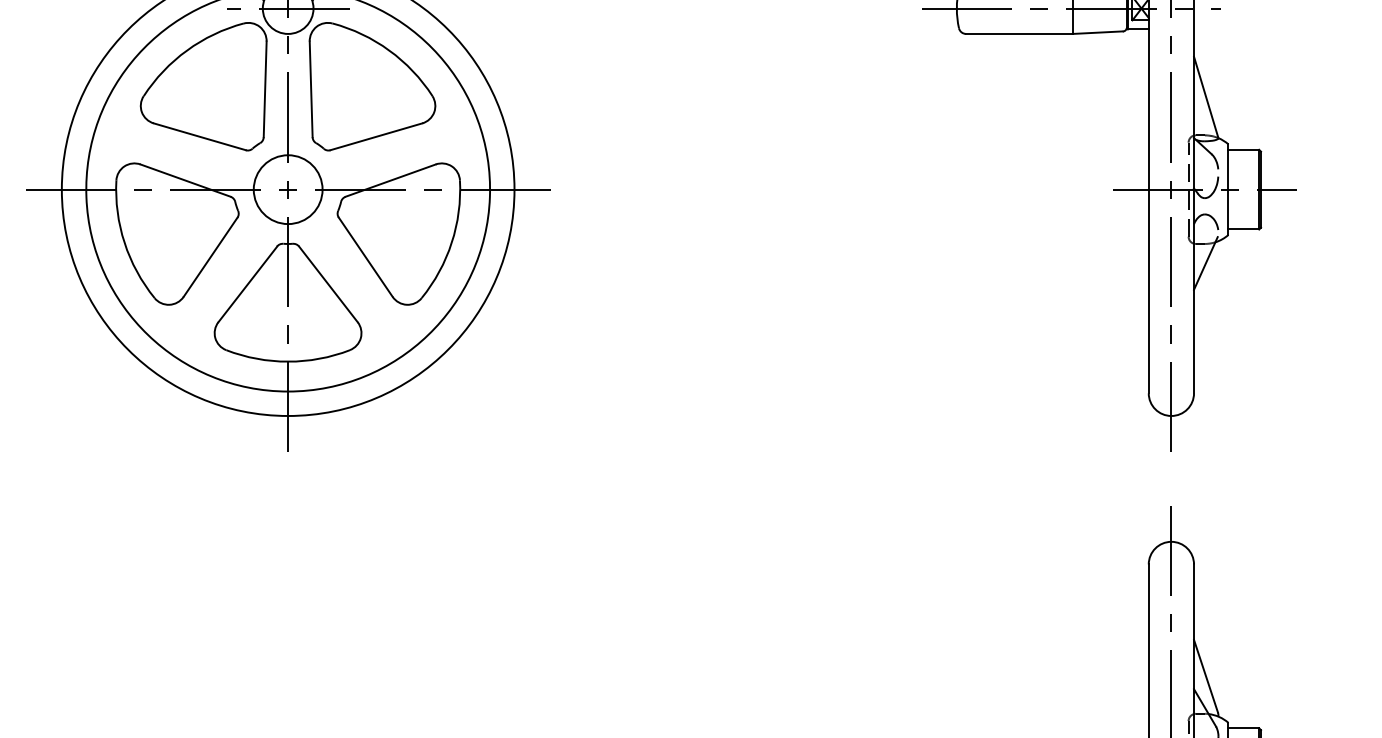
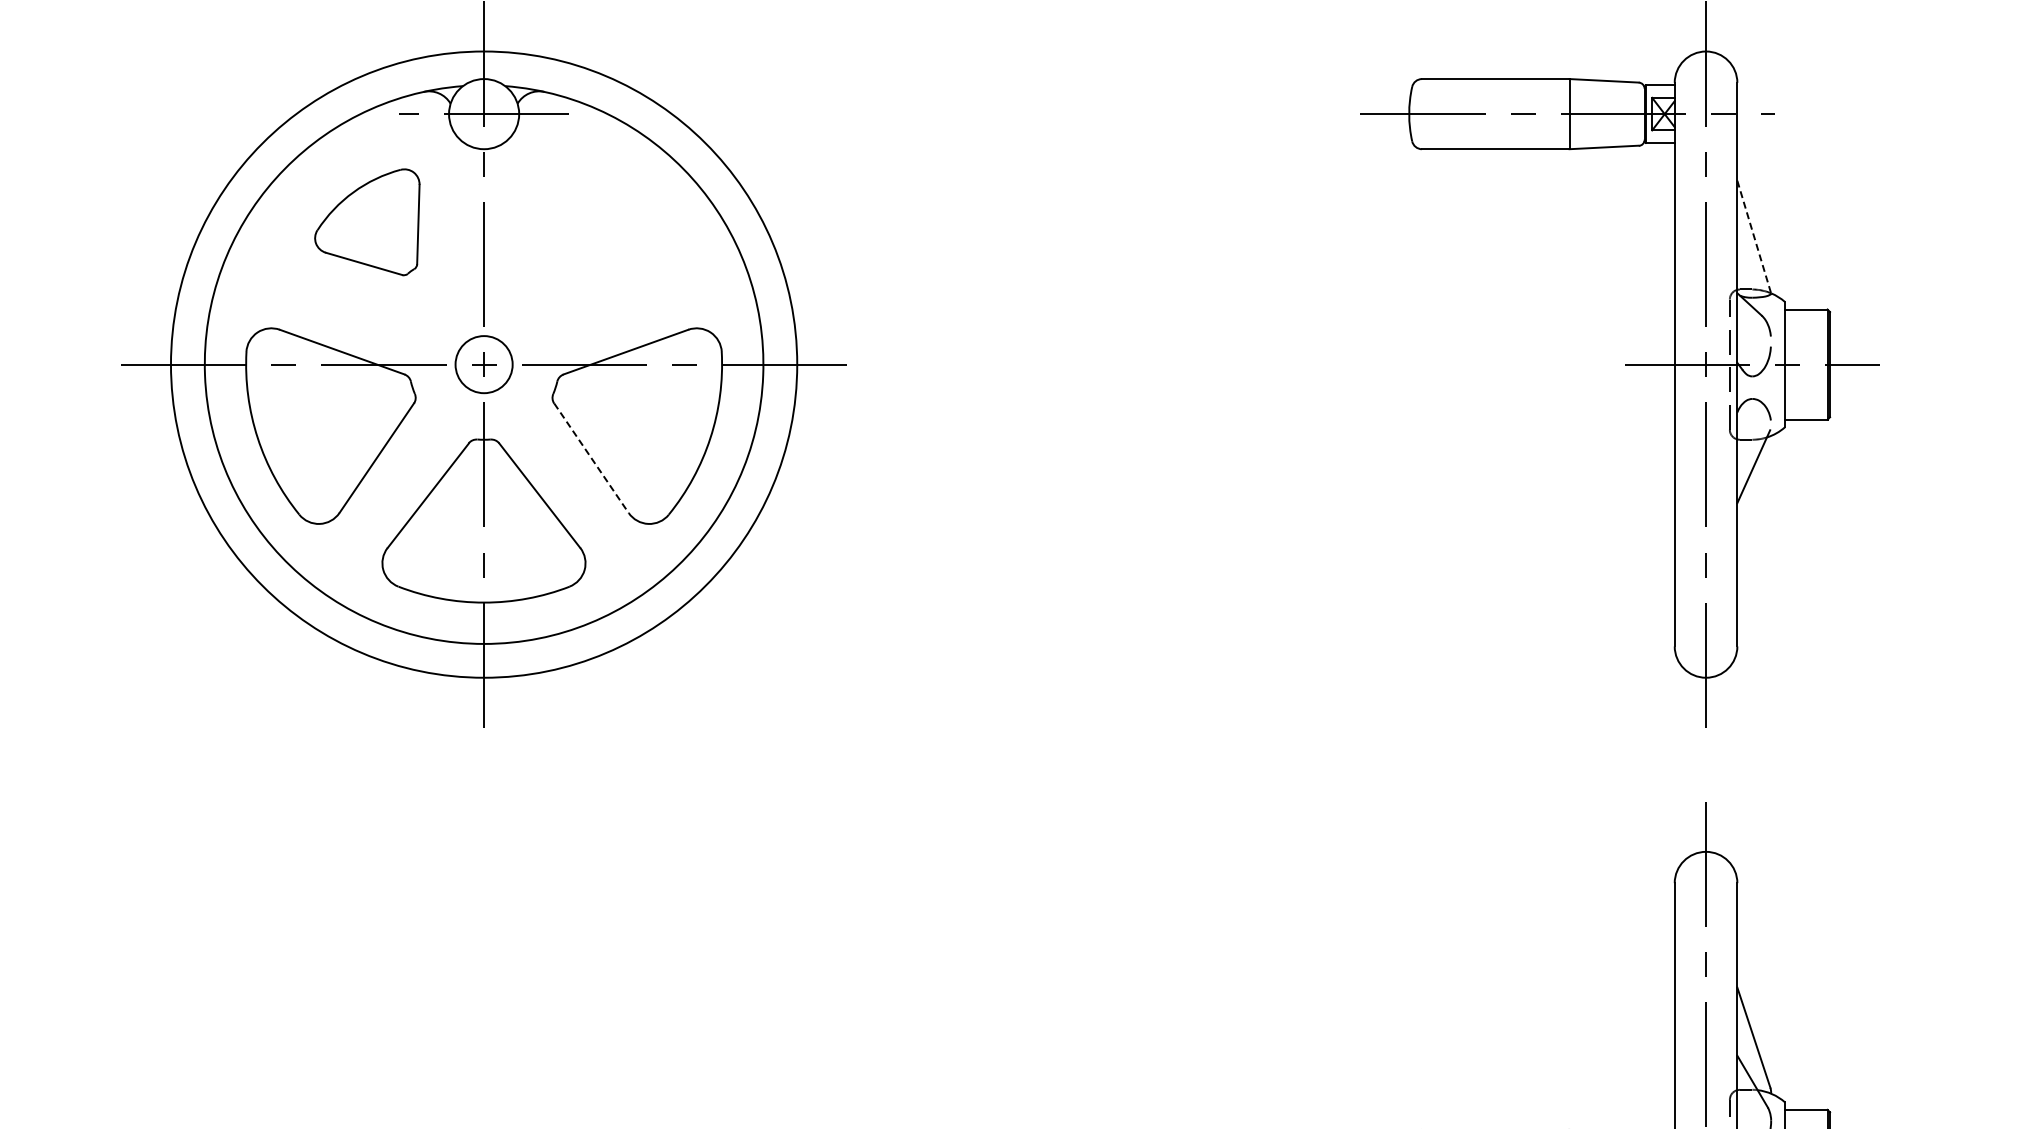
part: (203, 86) -> (367, 222), size x0.6
part: (372, 86) -> (600, 222), removed
line: (1206, 97) -> (1754, 237), solid -> dashed
circle: (287, 189) -> (483, 364), size x0.6
line: (365, 257) -> (591, 458), solid -> dashed

